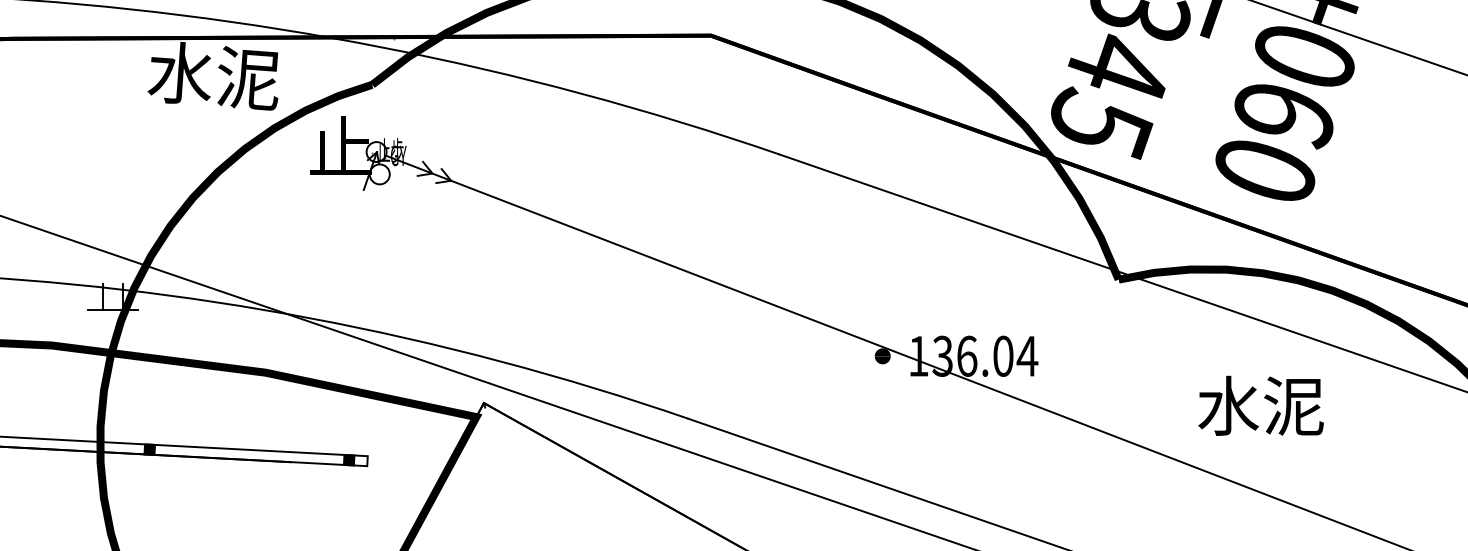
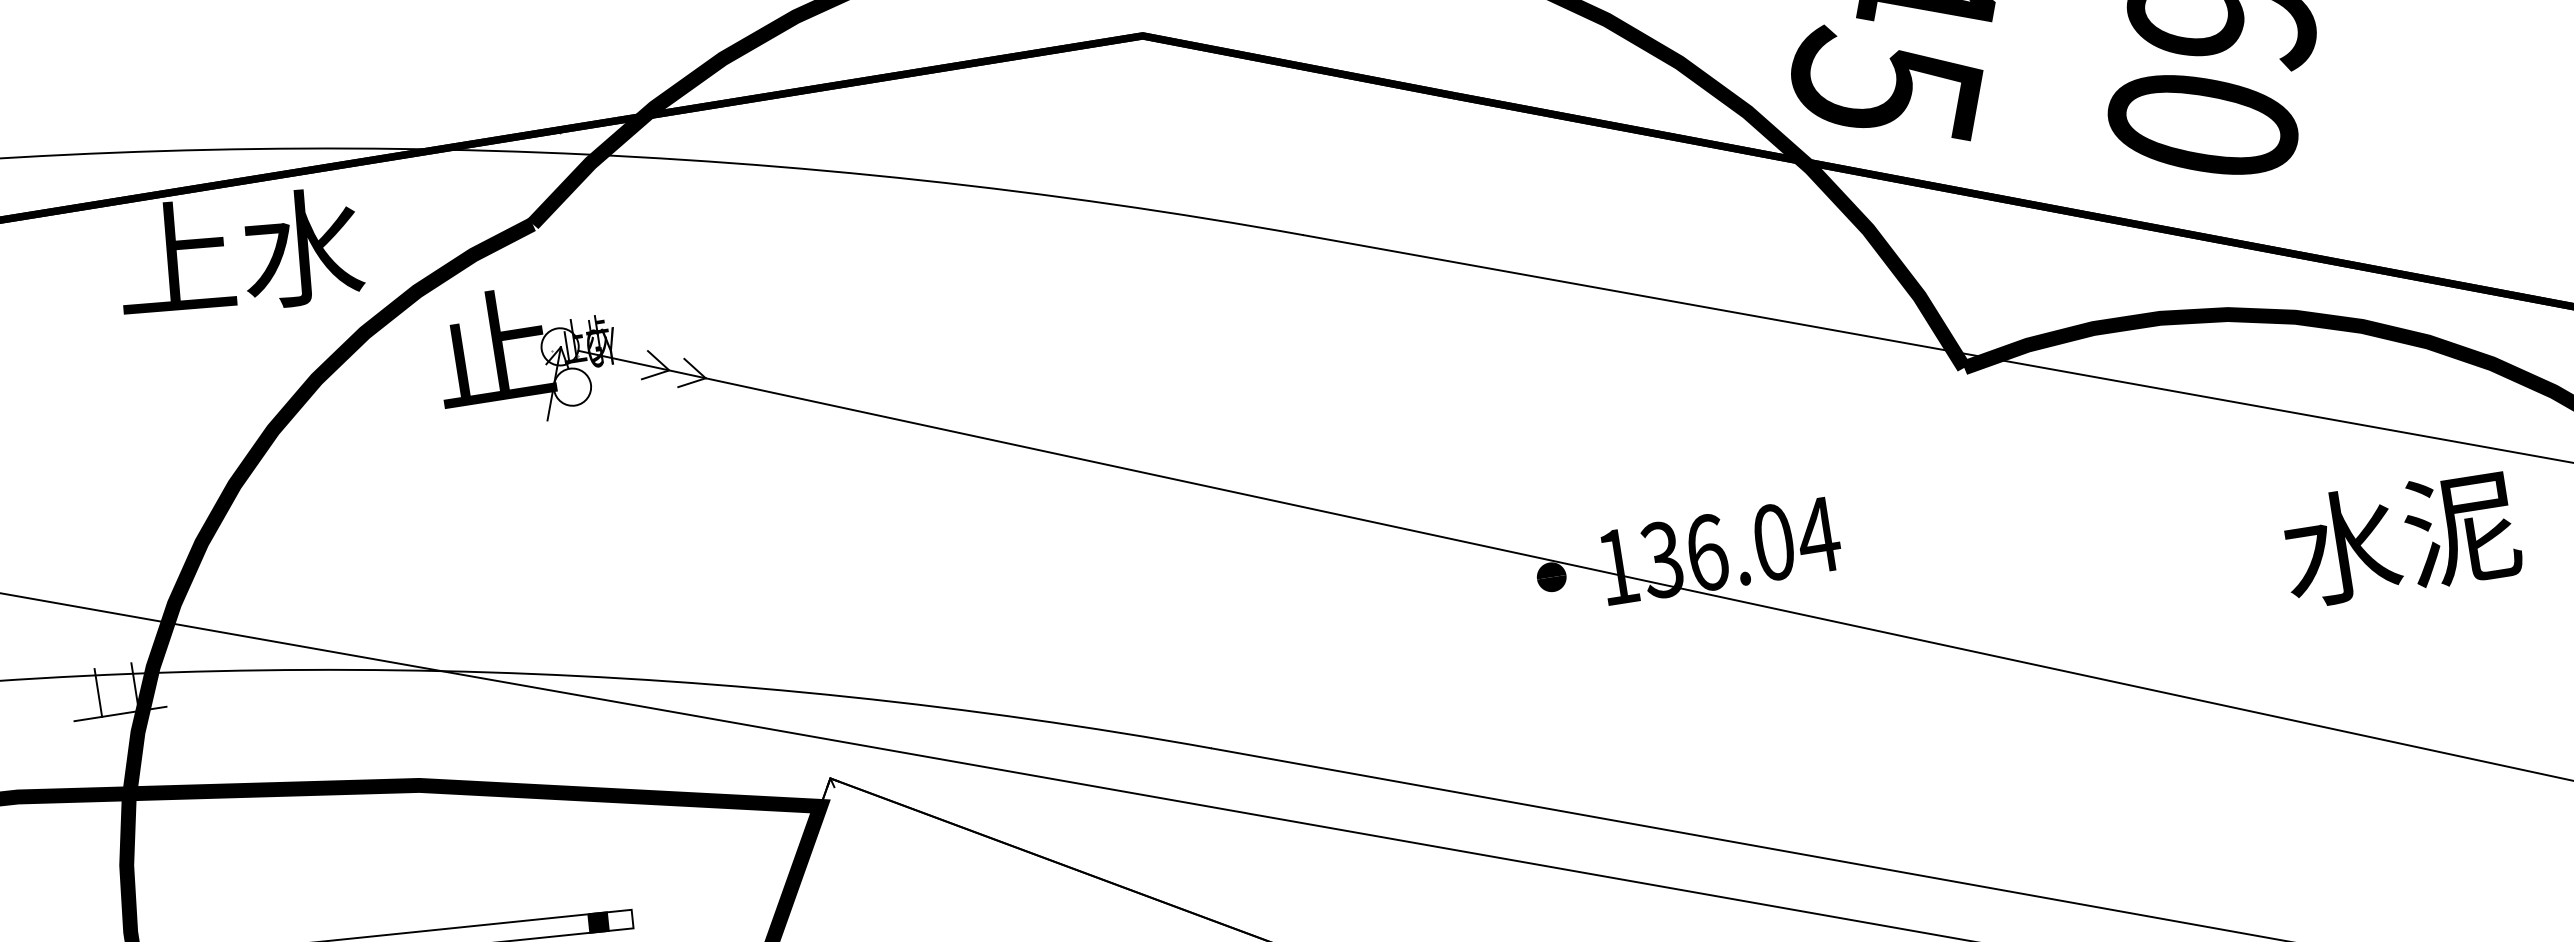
text: (212, 75) -> (235, 253), 水泥 -> 上水
text: (1260, 405) -> (2400, 537), moved

